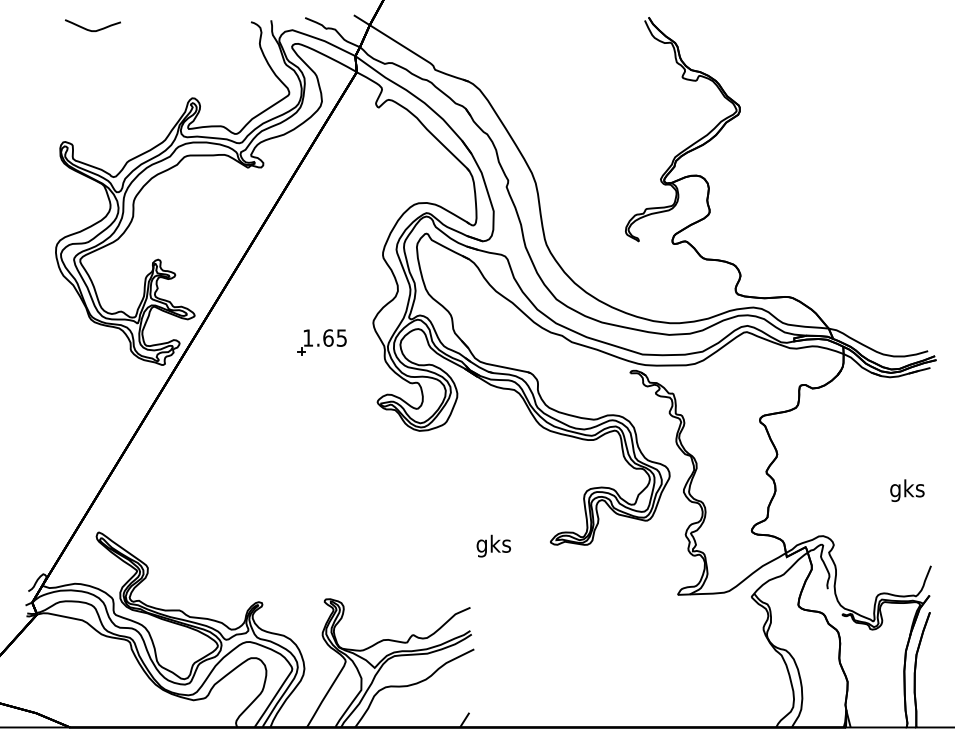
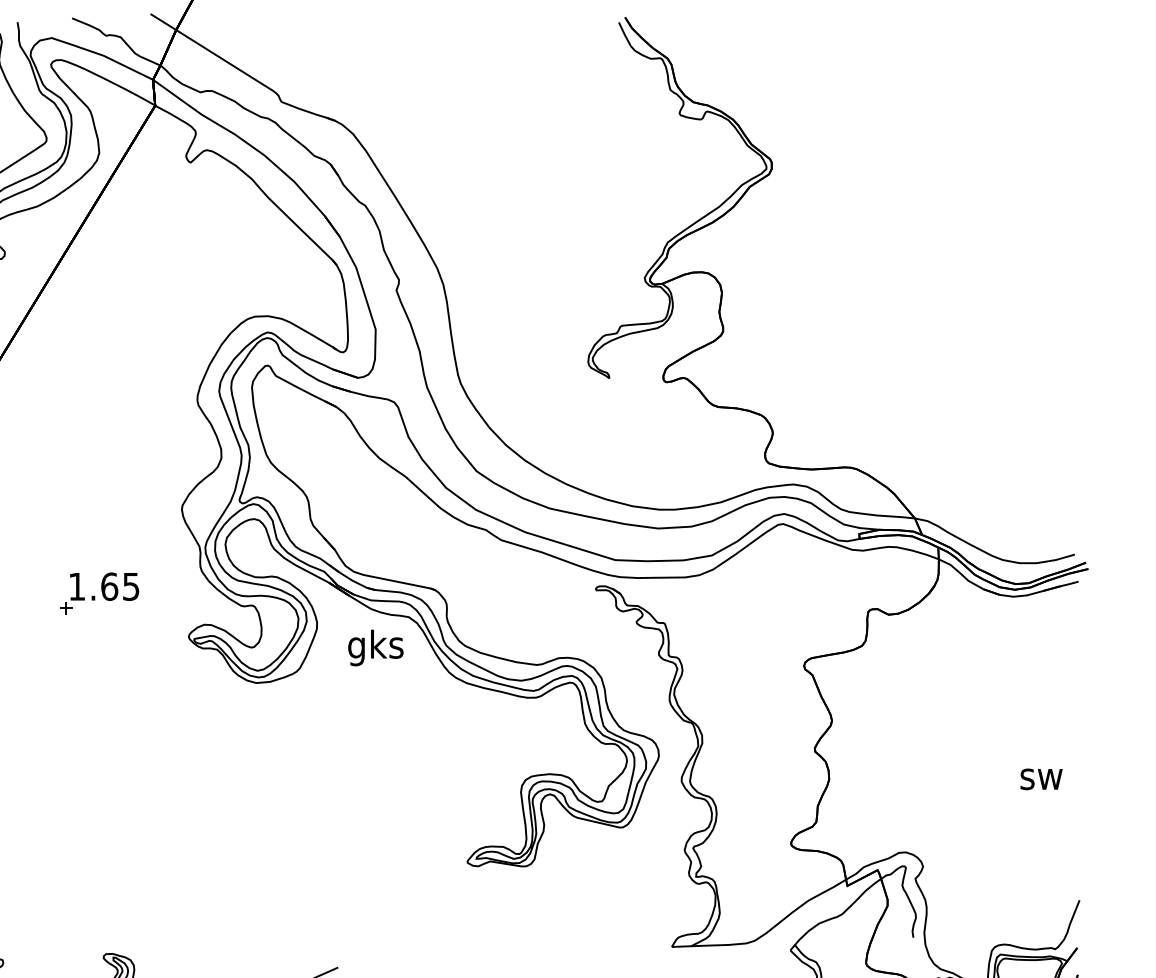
part: (321, 342) -> (98, 593), moved
text: (907, 490) -> (1041, 778), gks -> sw
text: (493, 545) -> (375, 646), moved

